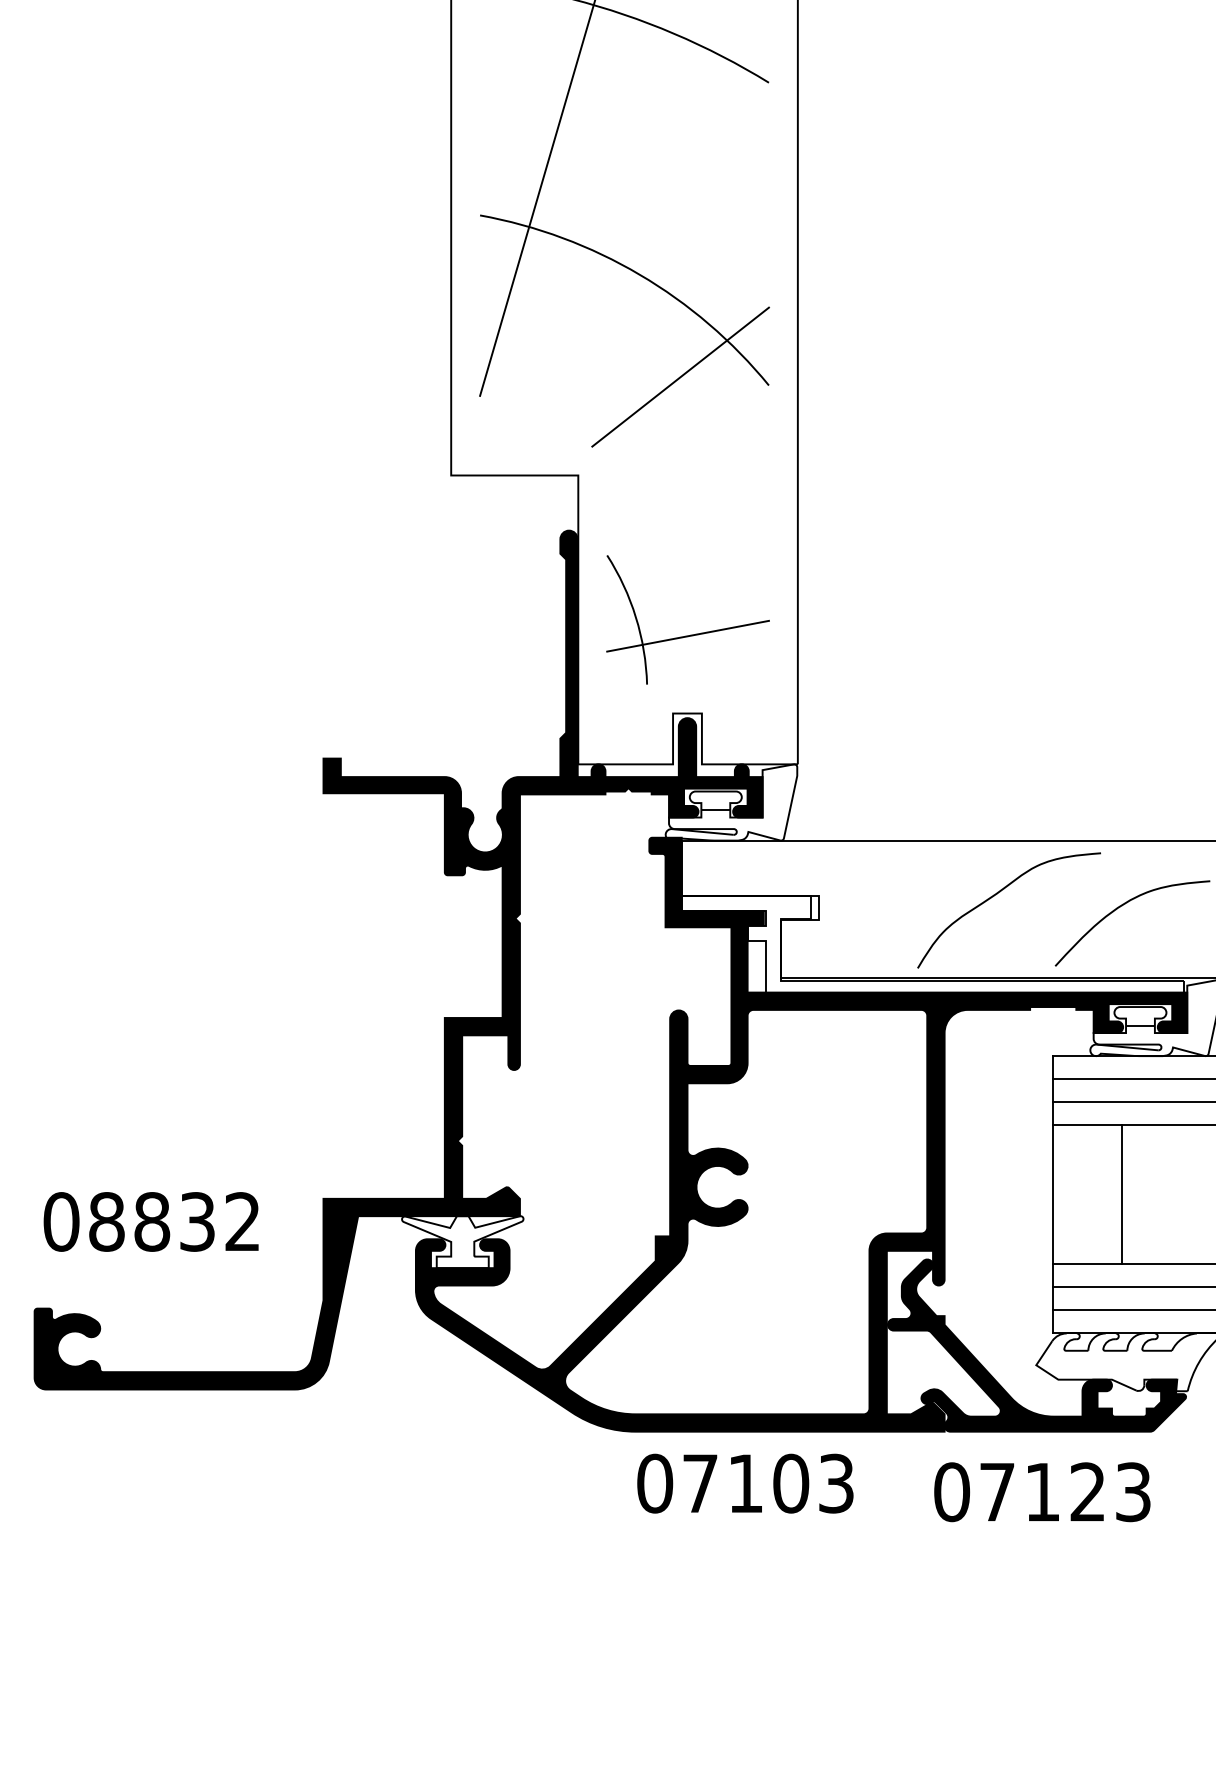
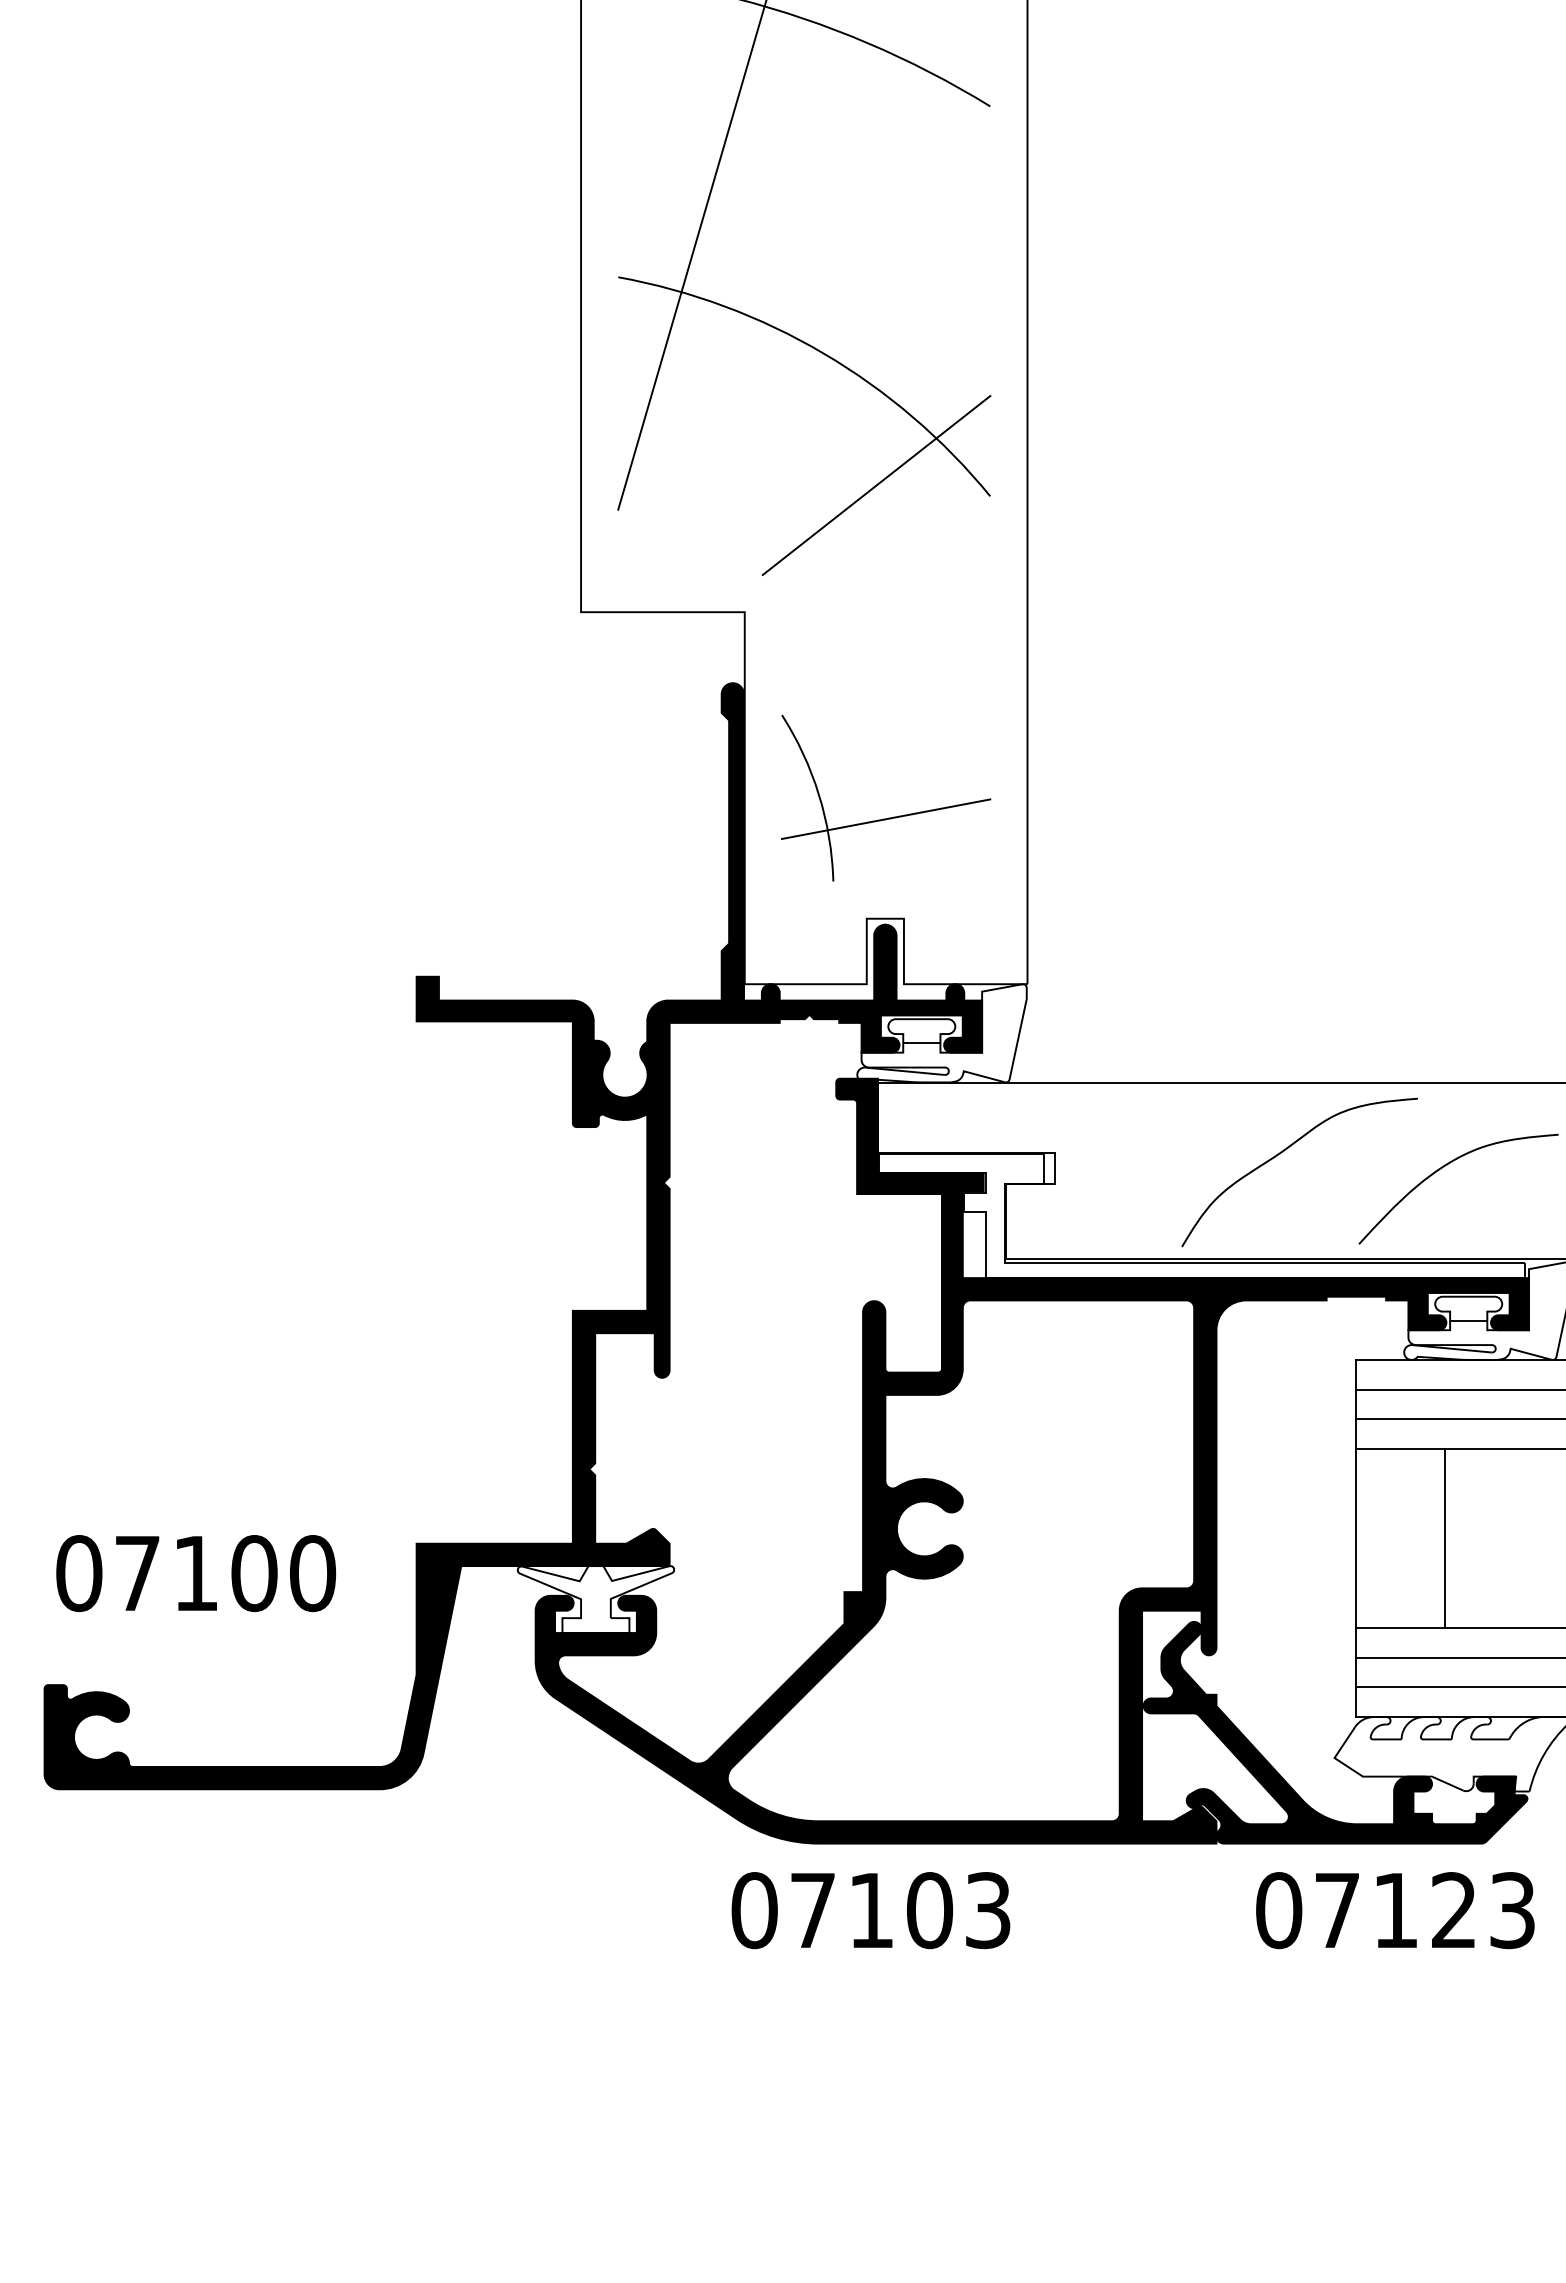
text: (175, 1221) -> (225, 1573), 08832 -> 07100
text: (745, 1483) -> (870, 1910), moved
text: (1042, 1492) -> (1395, 1910), moved

